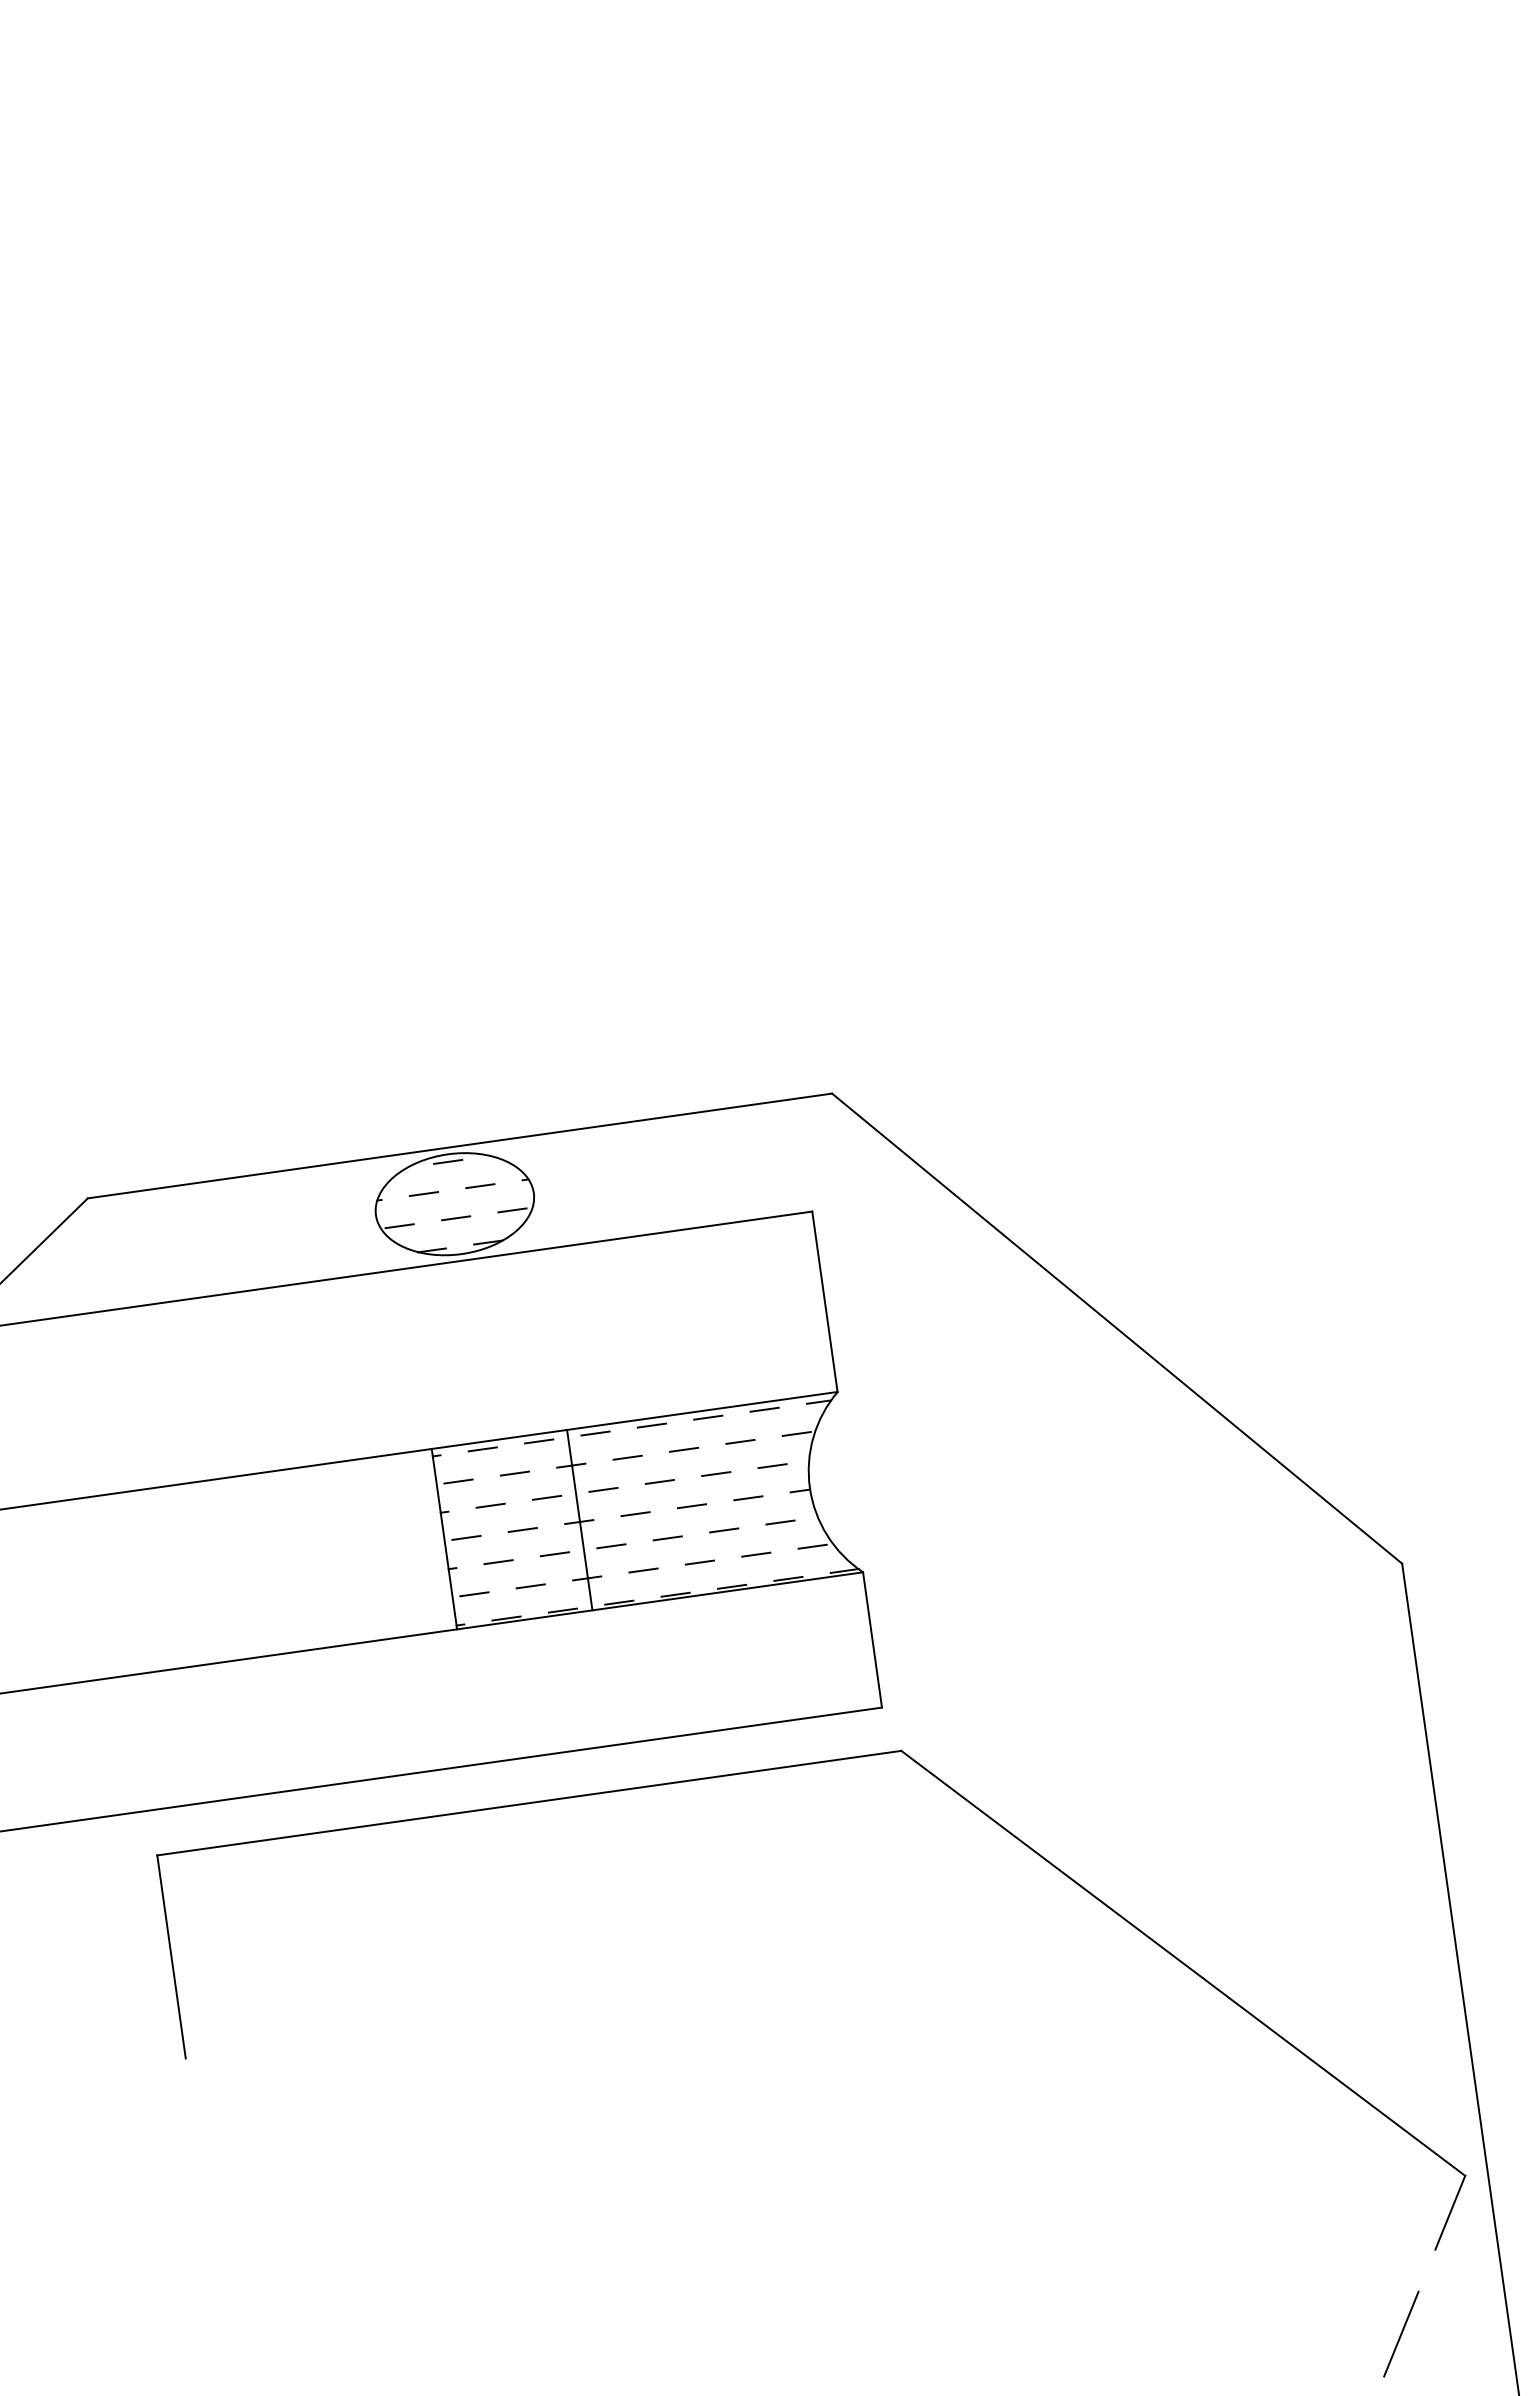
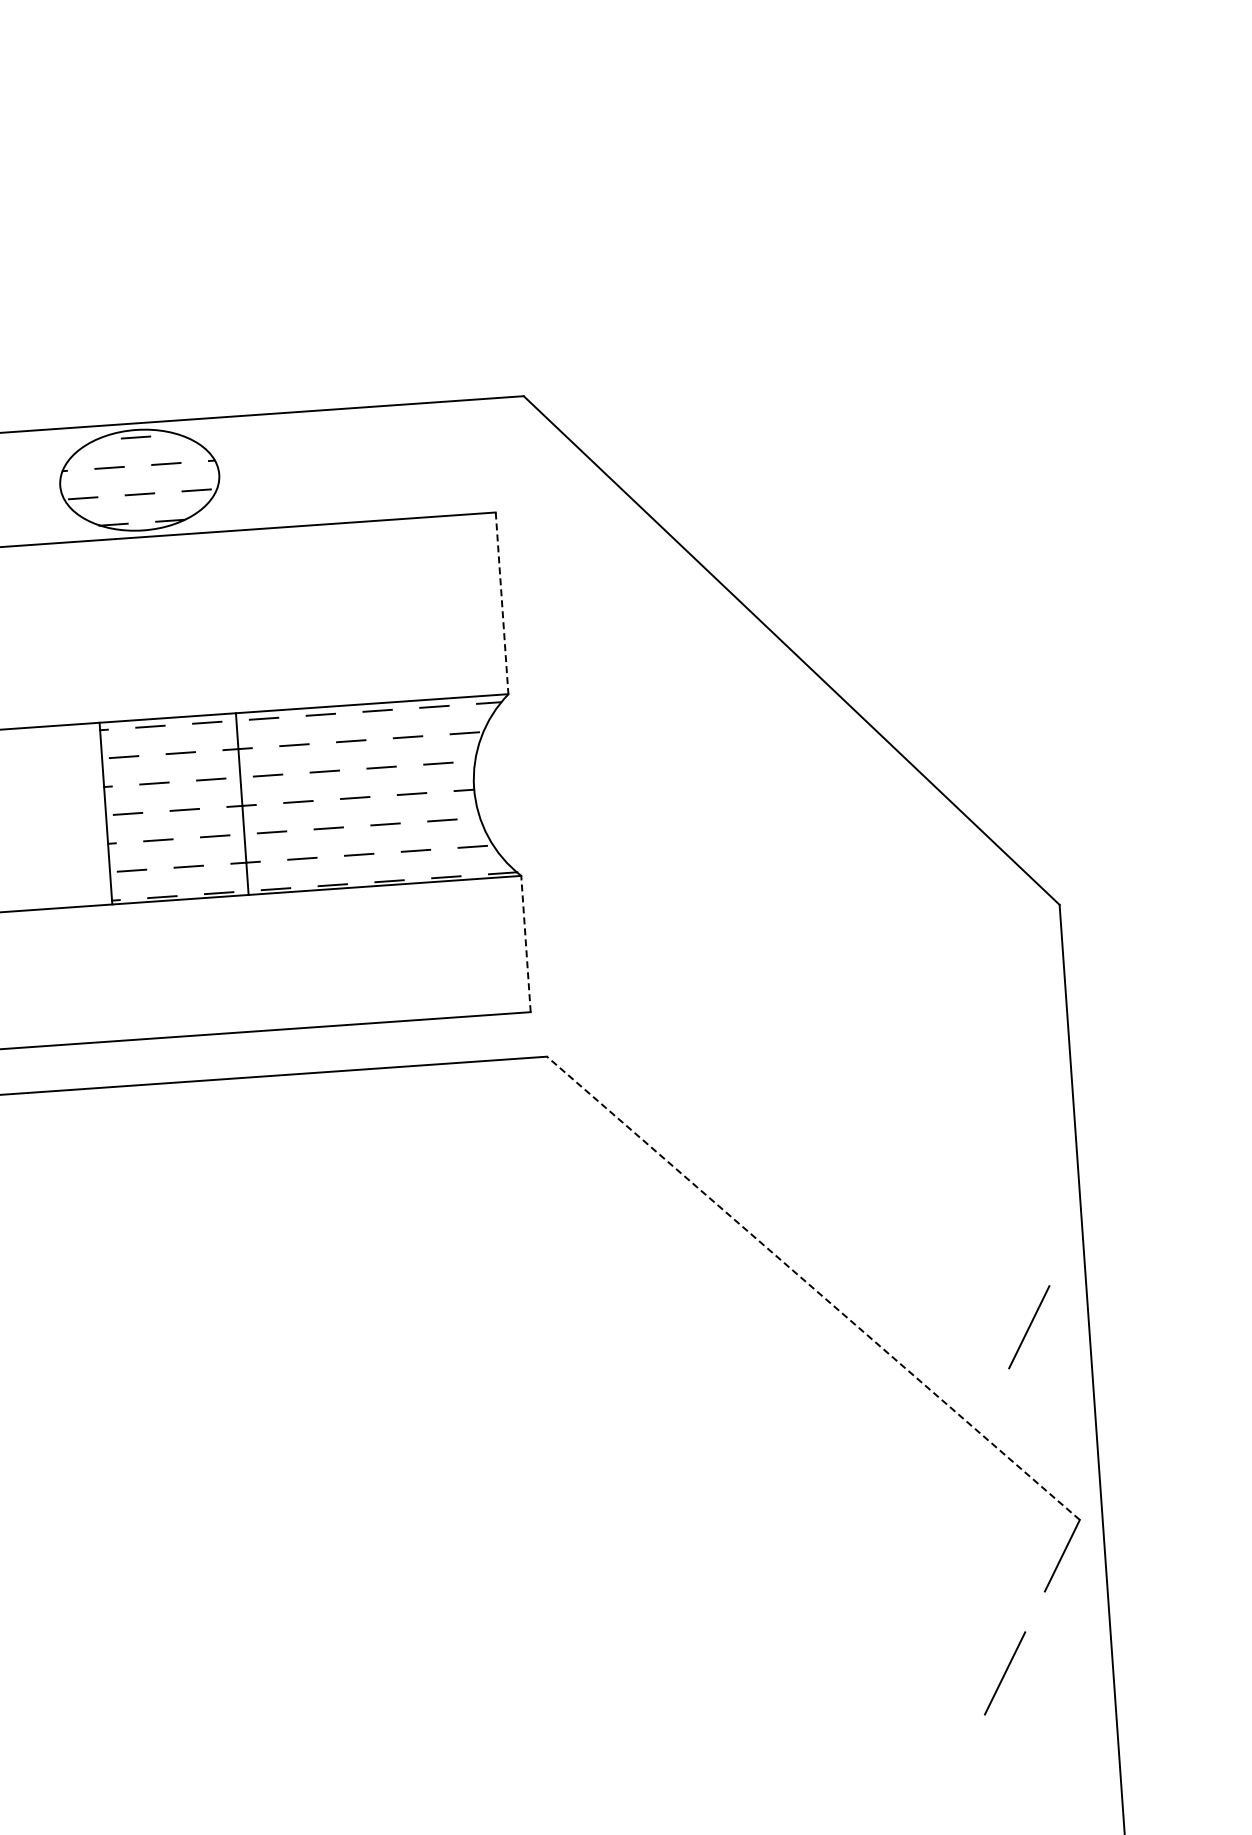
line: (825, 1302) -> (502, 604), solid -> dashed
line: (872, 1639) -> (525, 943), solid -> dashed
line: (1182, 1963) -> (812, 1288), solid -> dashed
line: (1401, 1986) -> (1029, 1326), added

